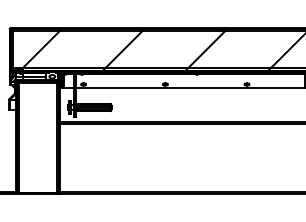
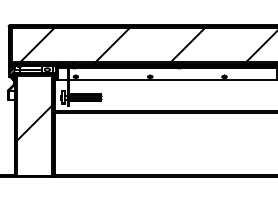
hatch: (38, 135) -> (34, 123), added

